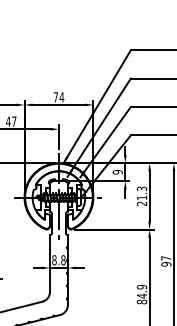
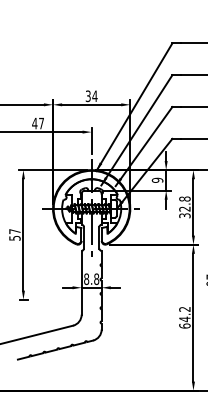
text: (55, 97) -> (87, 96), 74 -> 34
text: (141, 196) -> (184, 207), 21.3 -> 32.8
text: (141, 294) -> (184, 317), 84.9 -> 64.2

